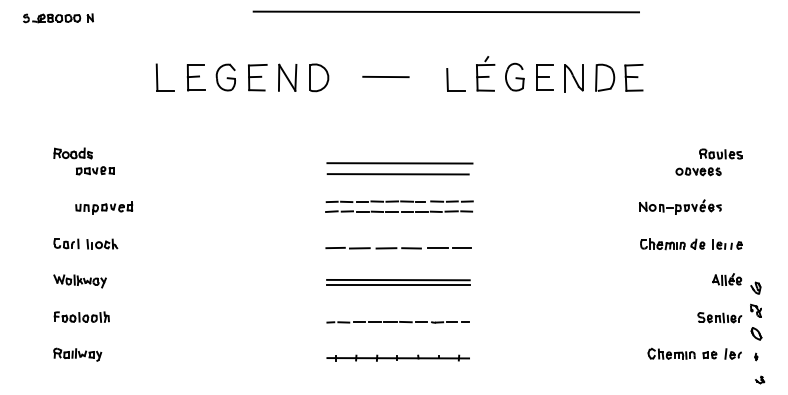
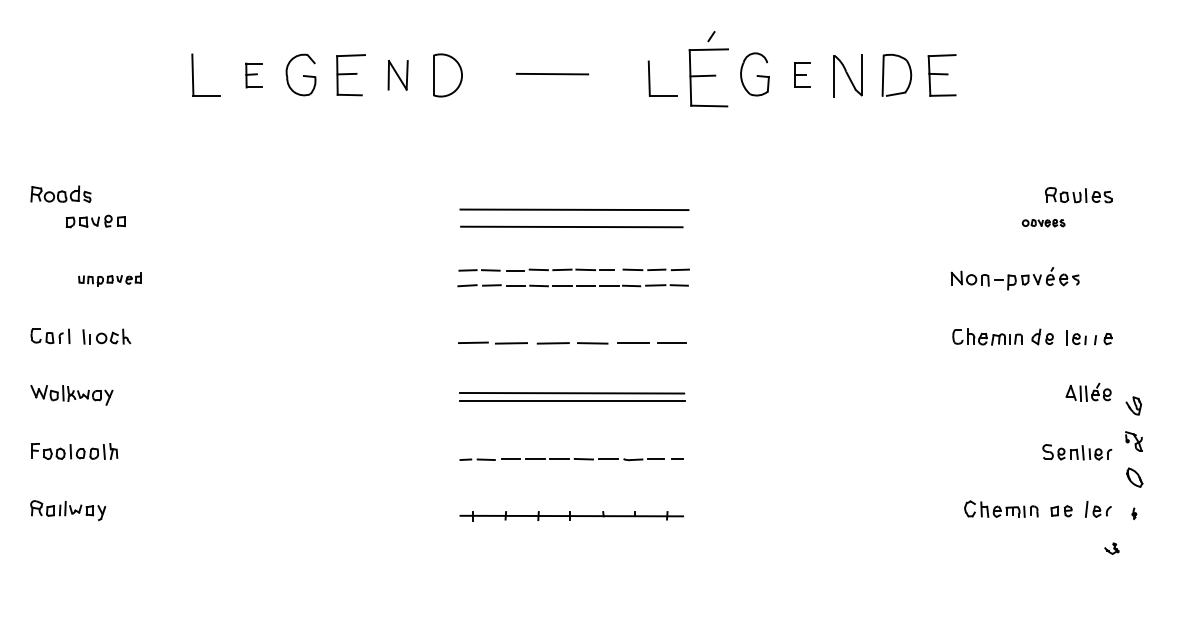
part: (485, 73) -> (708, 68), size x1.4
part: (195, 77) -> (253, 74), size x0.6
part: (287, 77) -> (397, 74), size x0.7
part: (544, 77) -> (801, 74), size x0.6
part: (698, 171) -> (1043, 222), size x0.6
part: (104, 207) -> (110, 279), size x0.7
part: (760, 379) -> (1112, 547), moved

